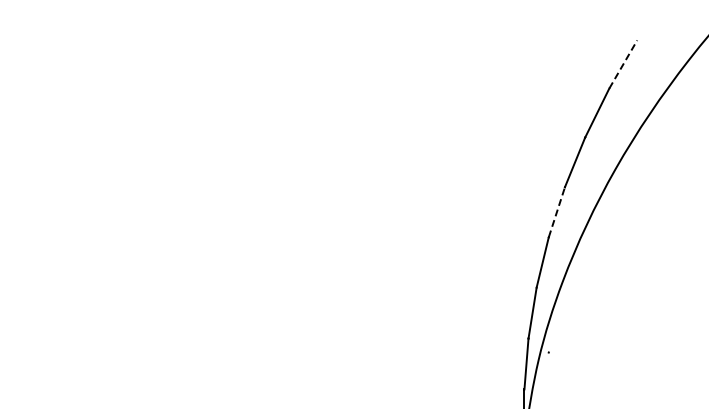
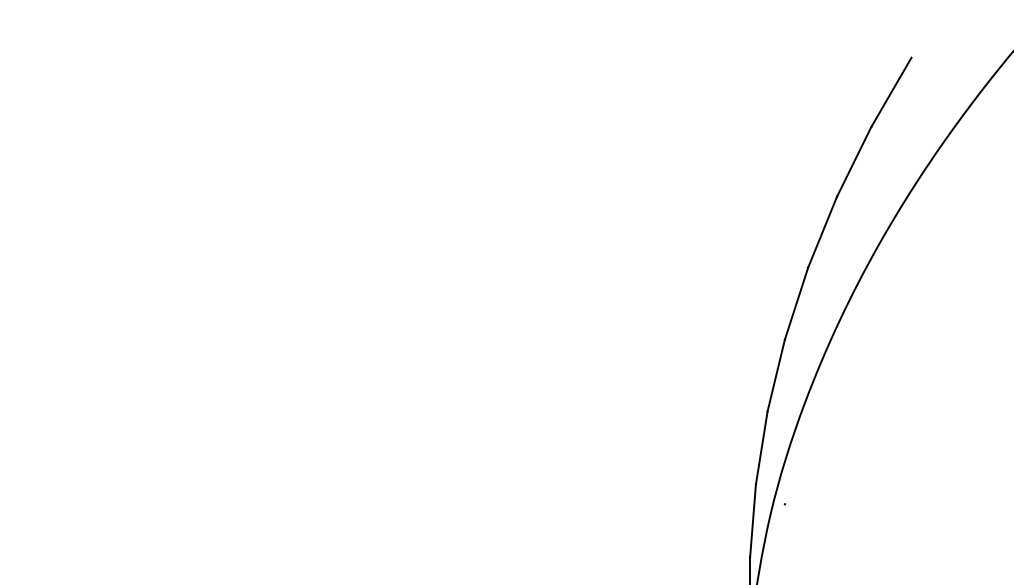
line: (623, 64) -> (891, 92), dashed -> solid
line: (557, 211) -> (797, 302), dashed -> solid

